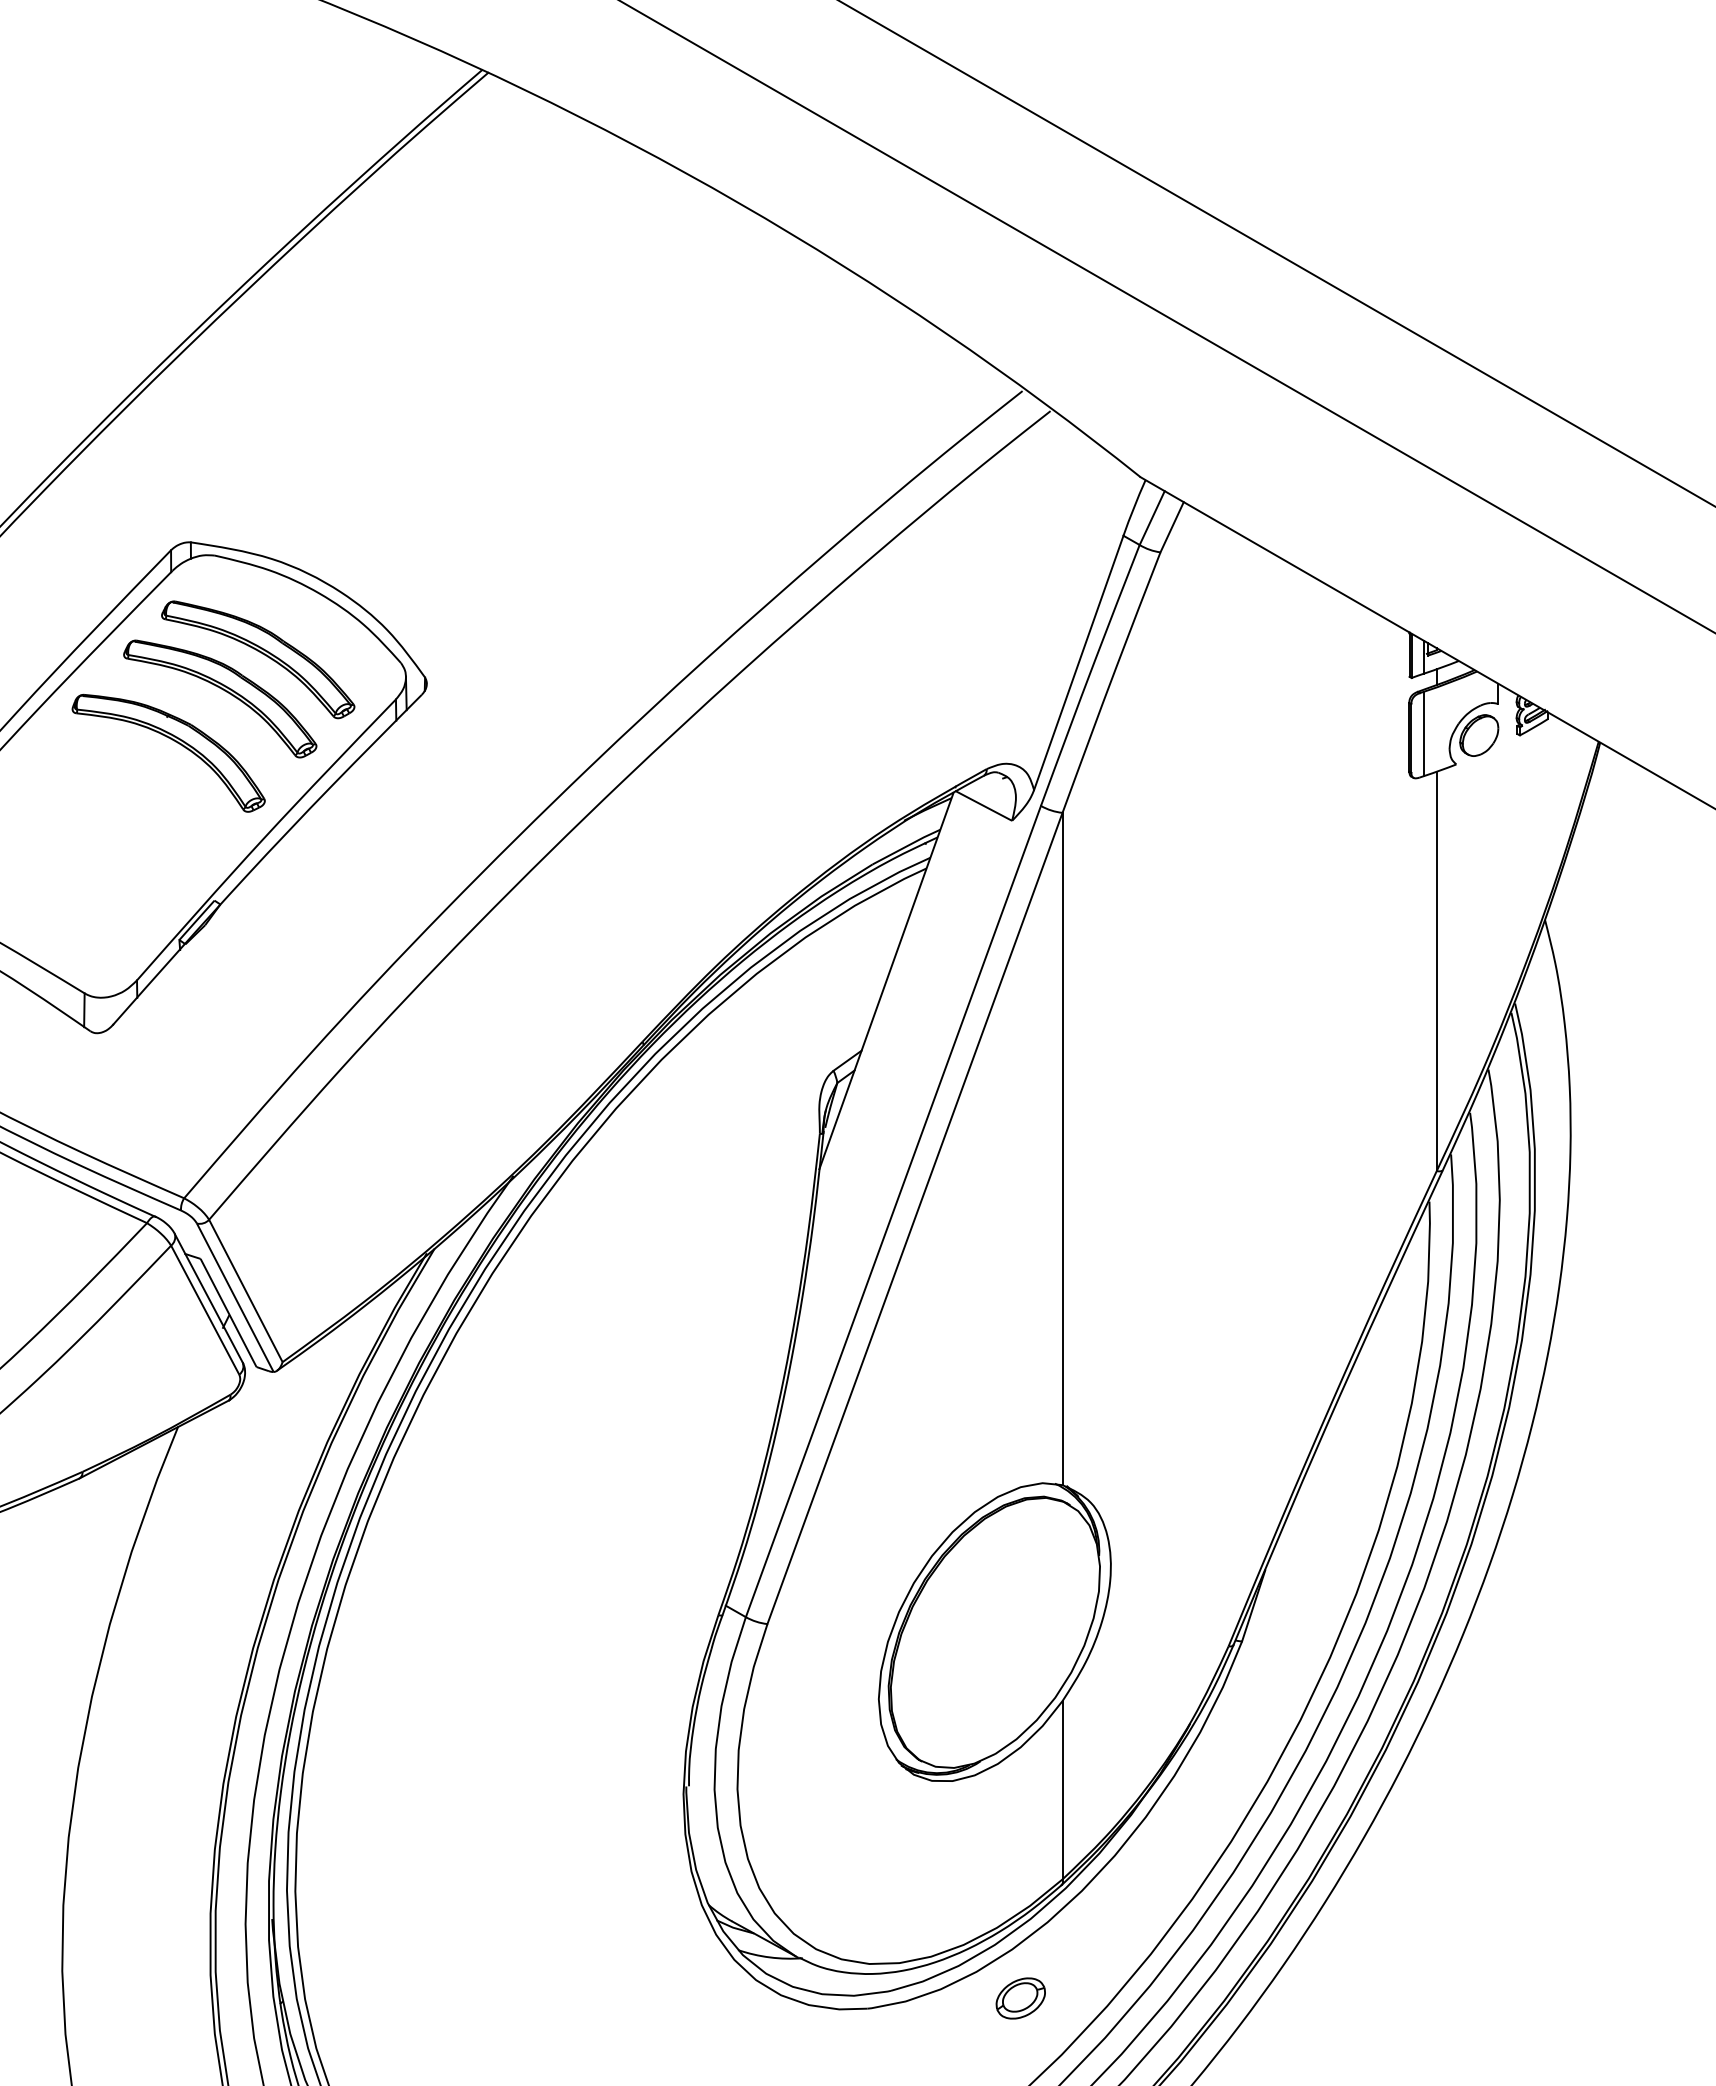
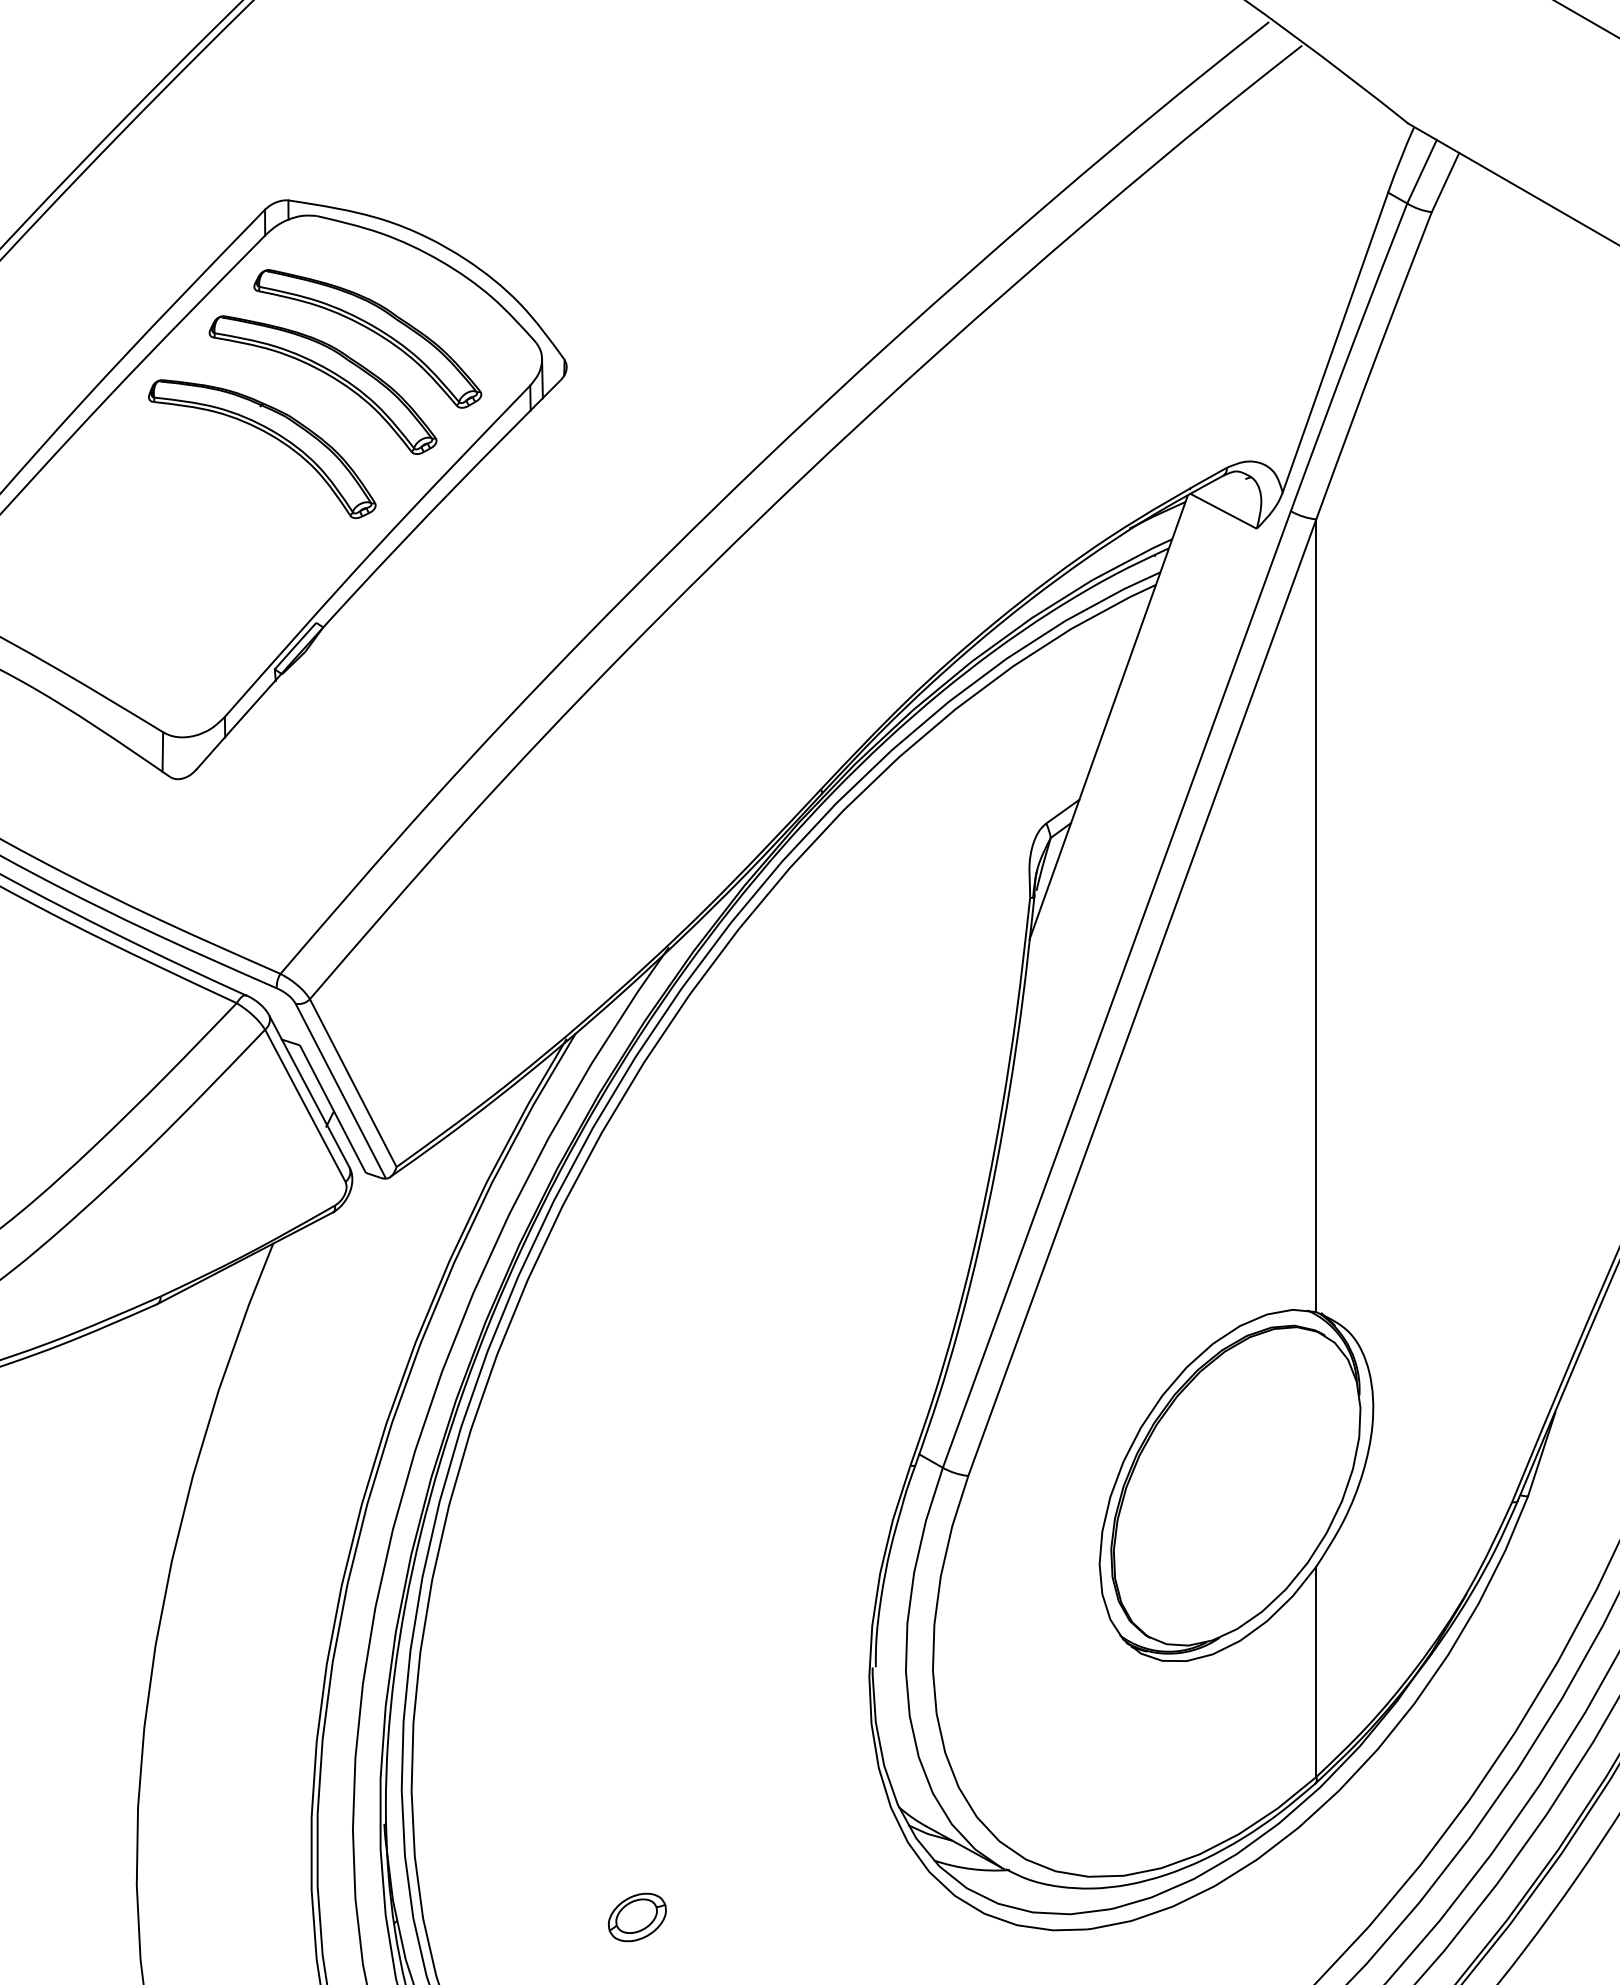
part: (1020, 1998) -> (637, 1917), moved

